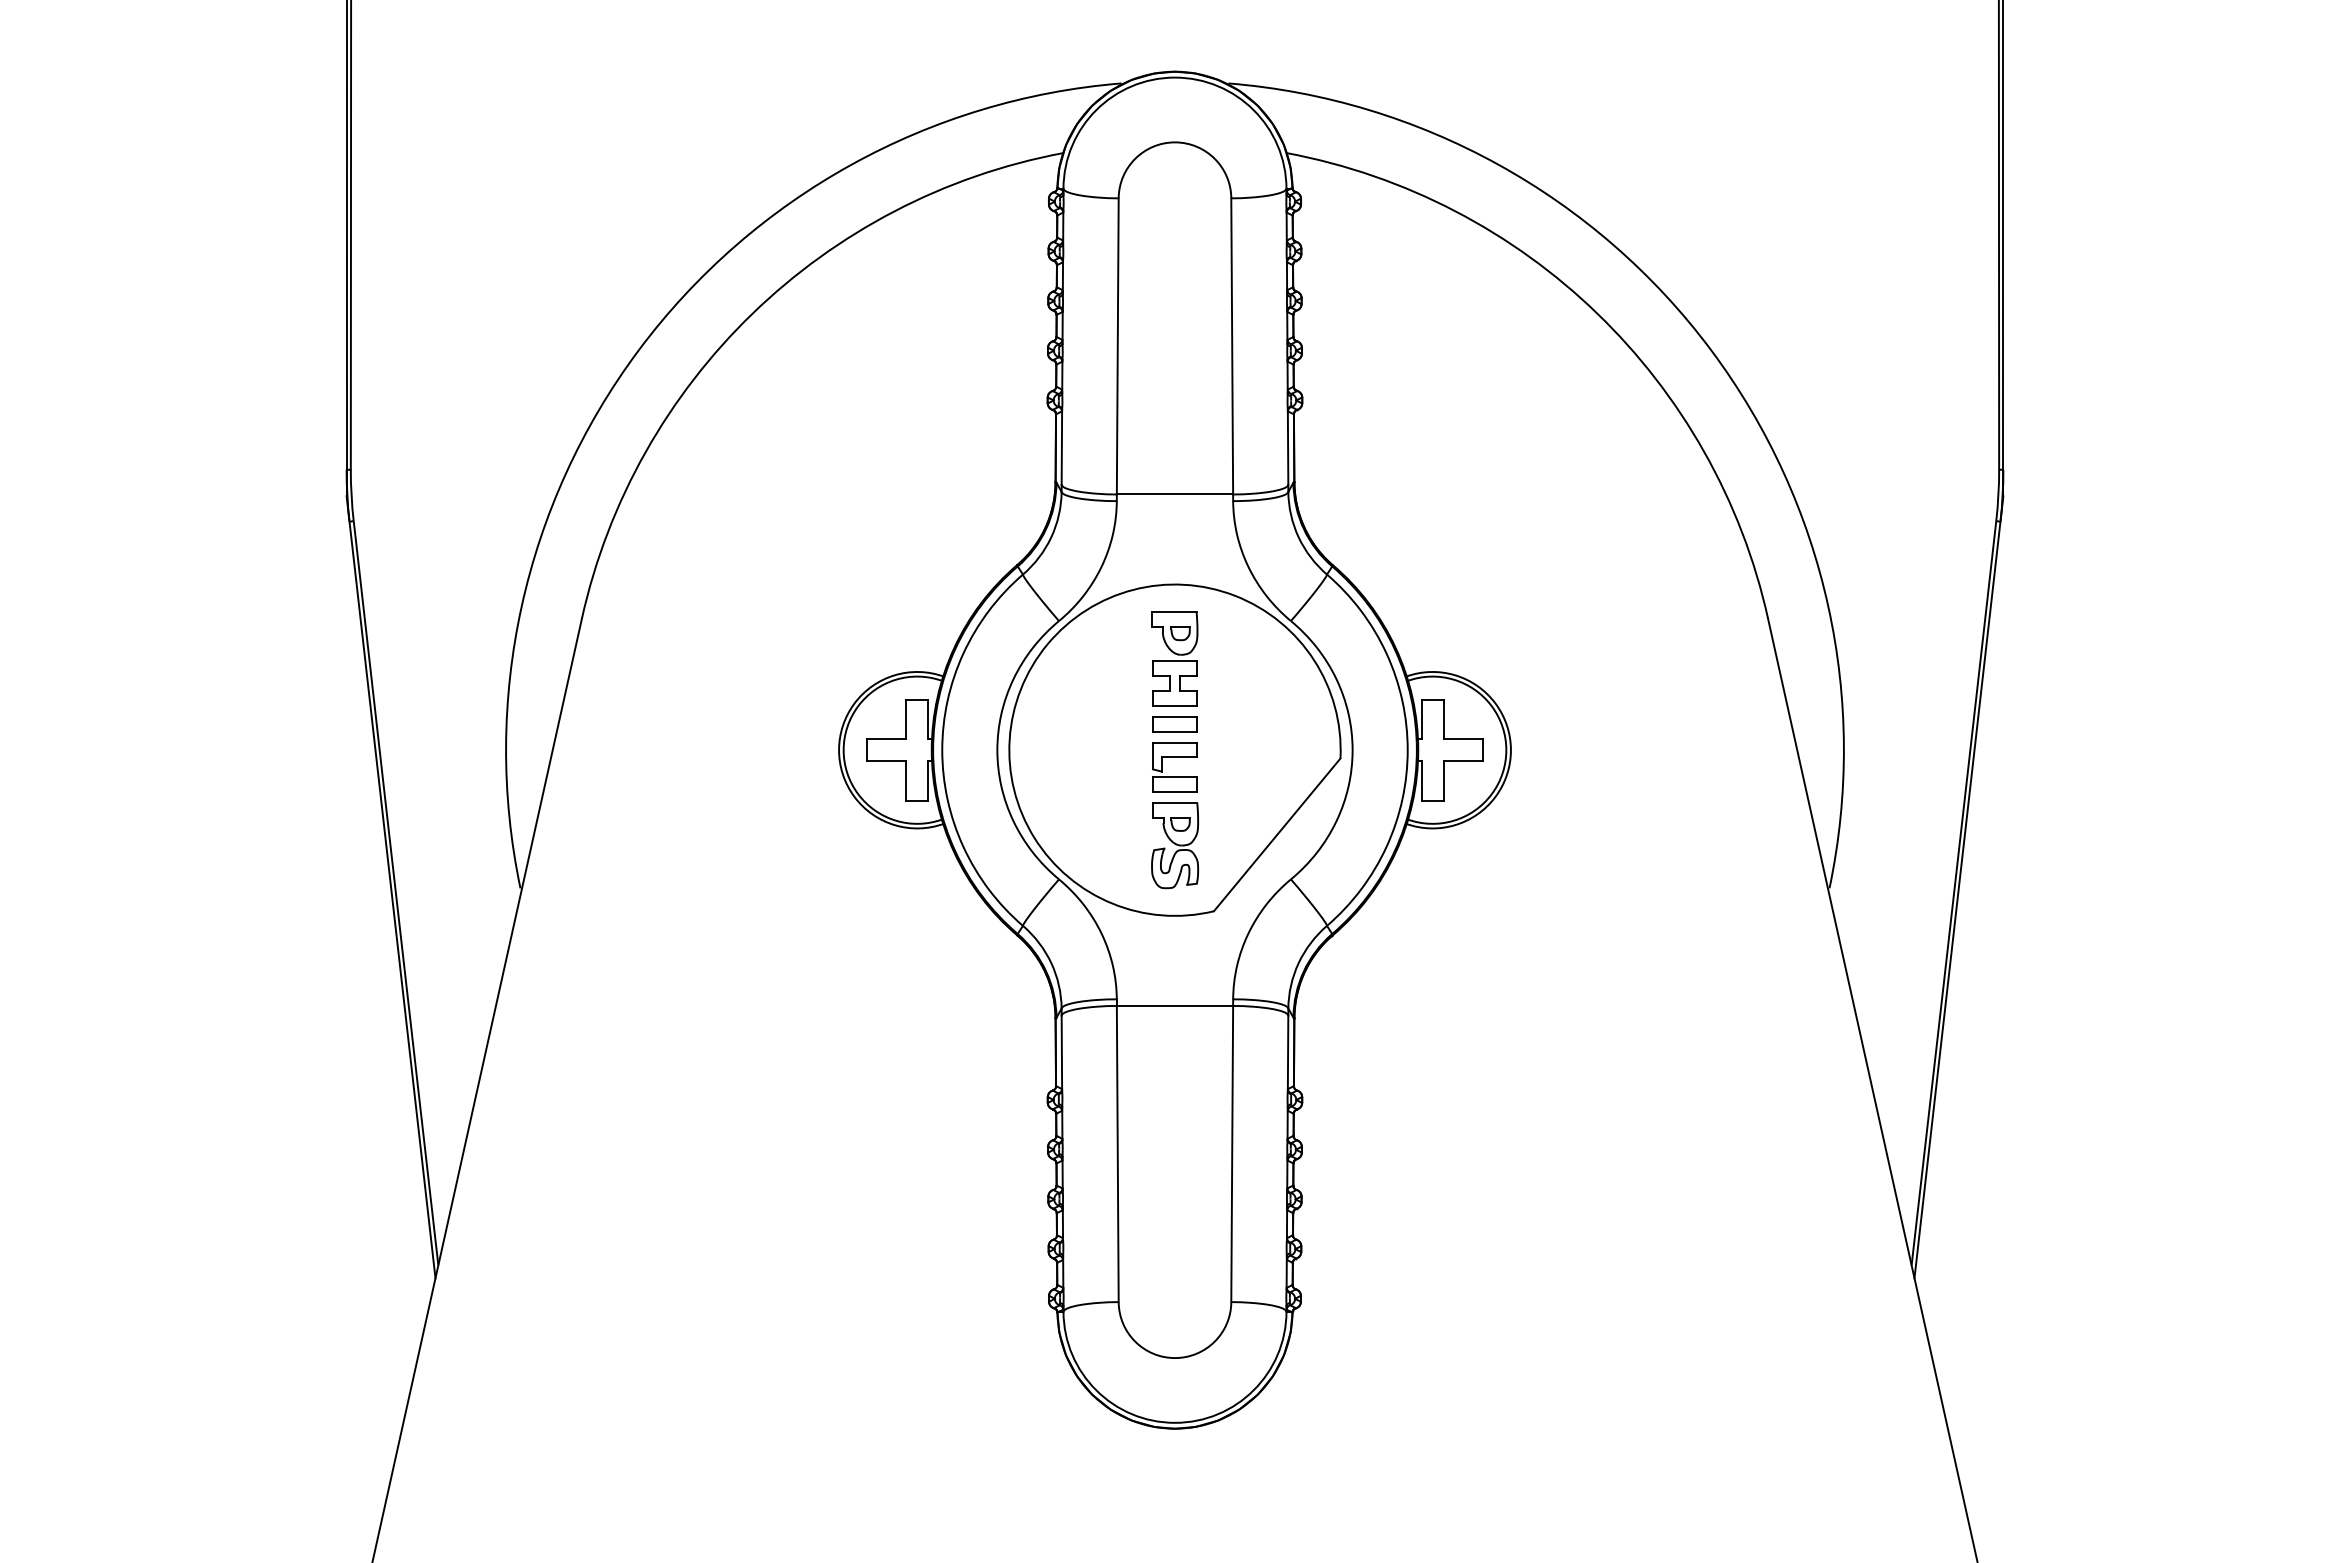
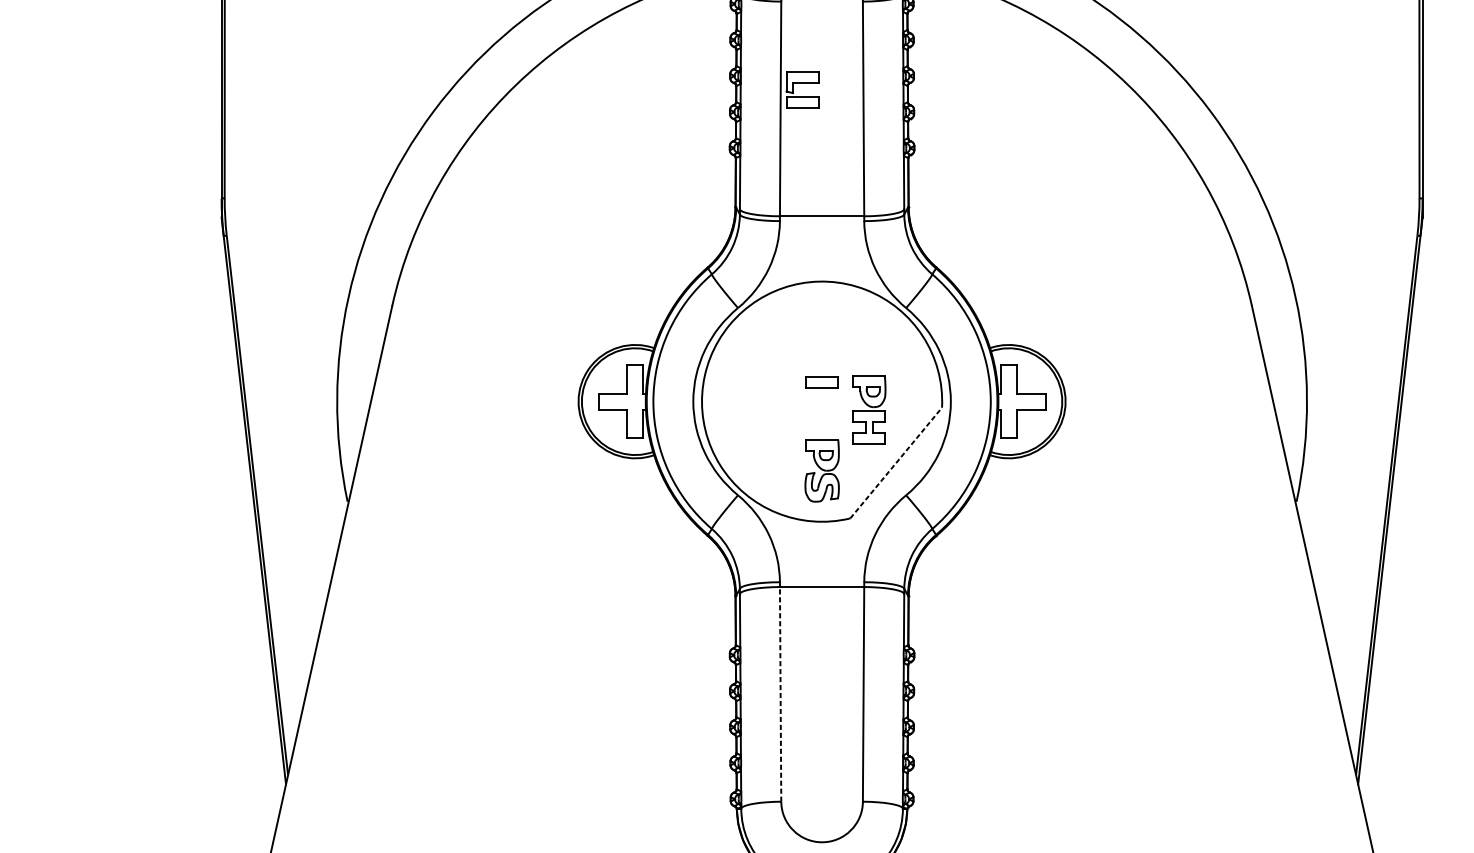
part: (1174, 658) -> (868, 409), moved
part: (1174, 776) -> (802, 96), moved
line: (1277, 834) -> (896, 462), solid -> dashed
line: (1117, 1153) -> (780, 694), solid -> dashed

